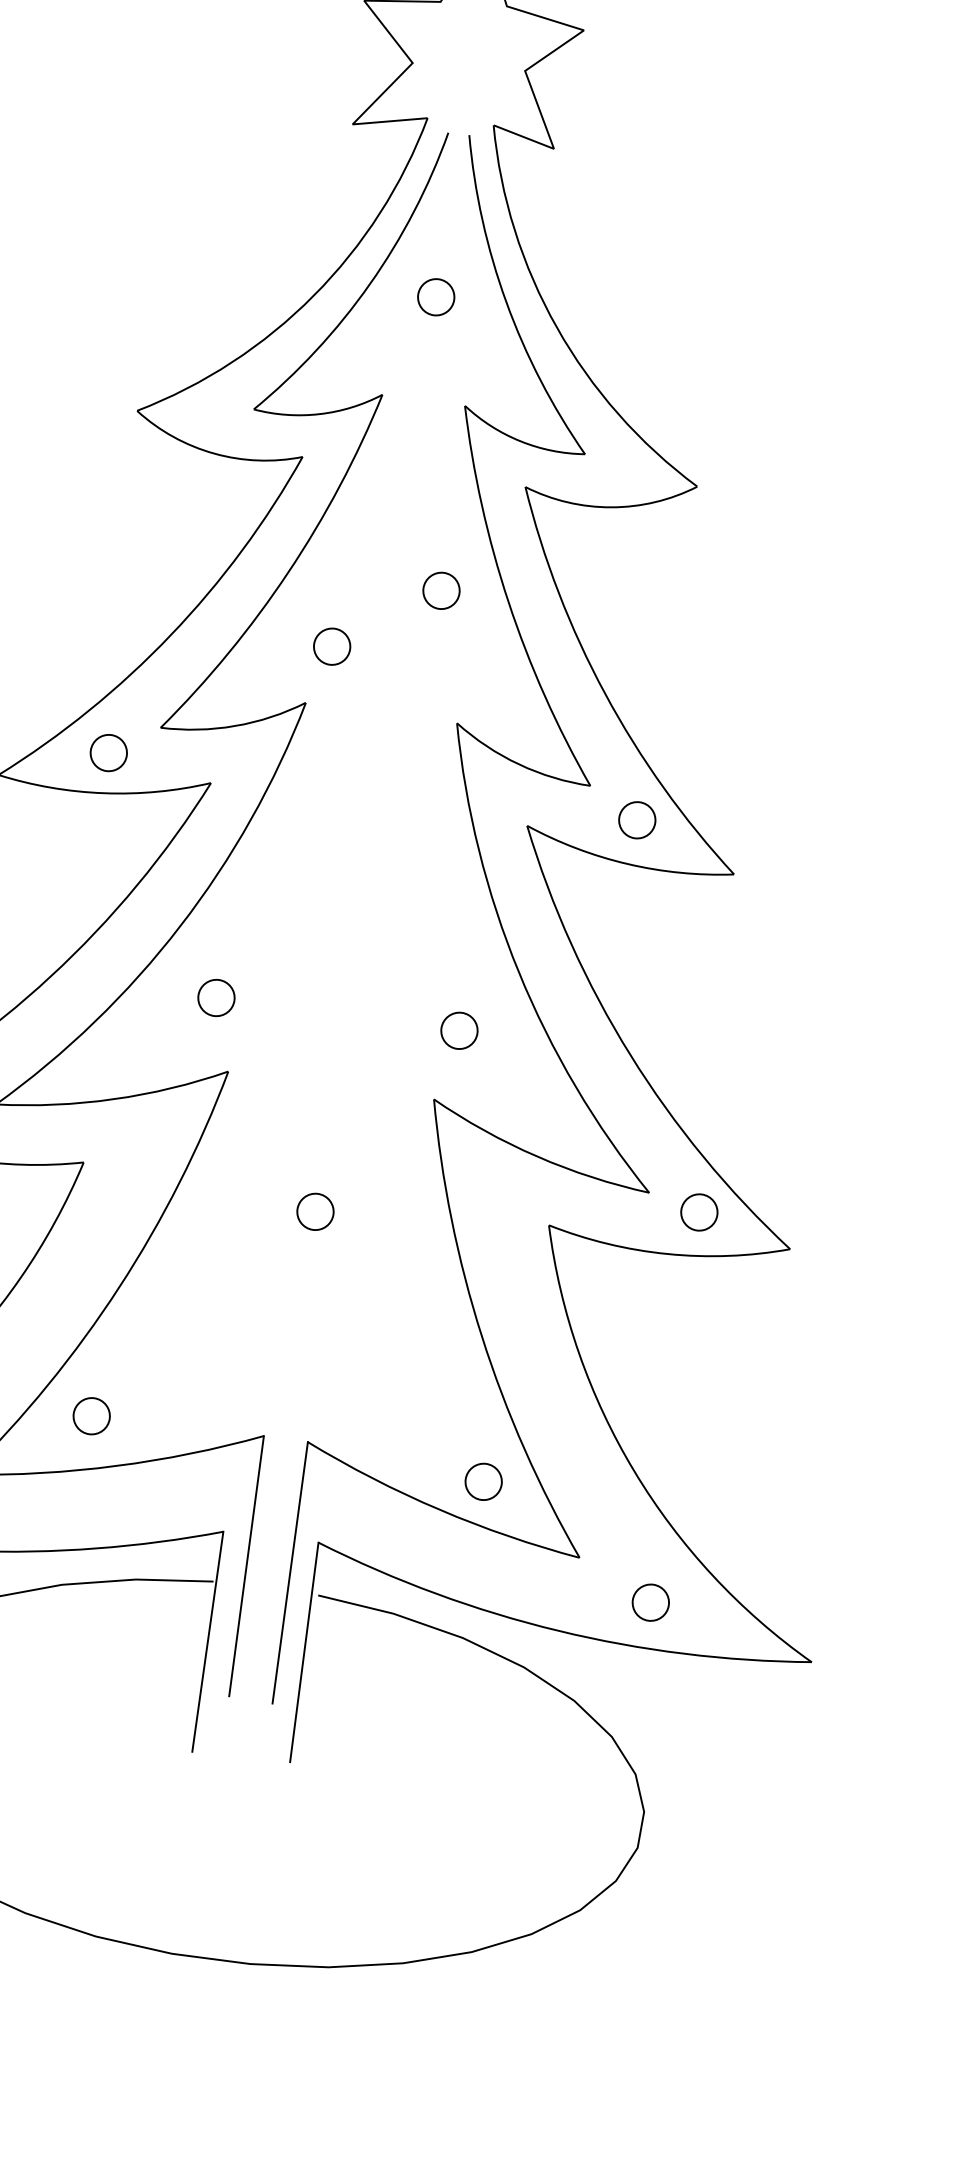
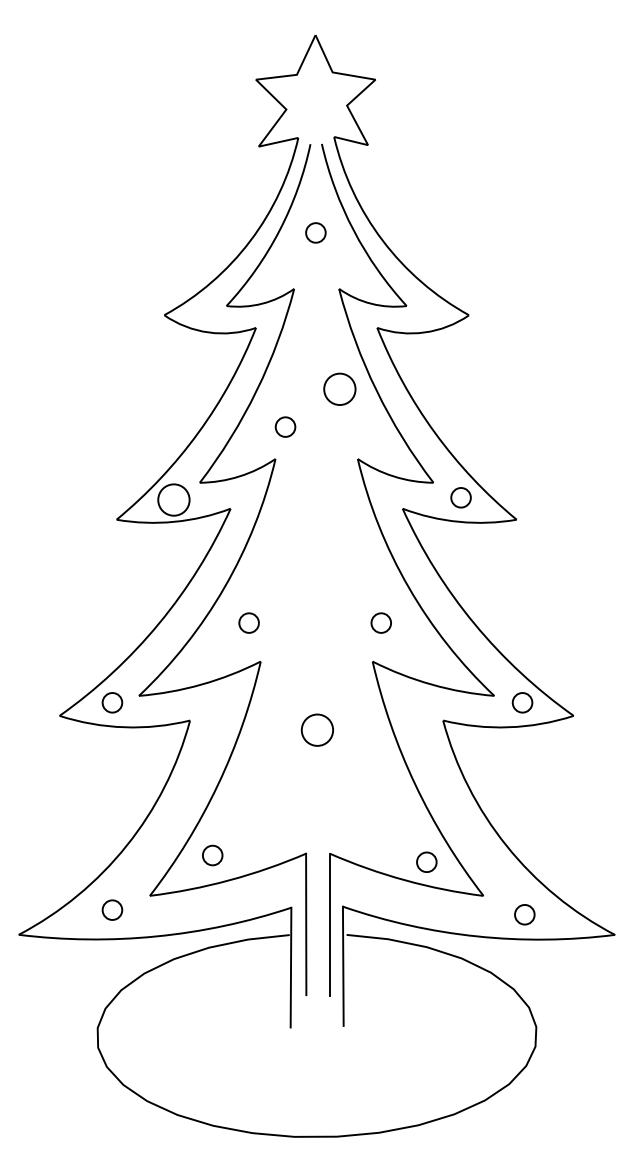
circle: (440, 590) -> (339, 389), size x1.6
circle: (108, 751) -> (173, 499), size x1.6
circle: (315, 1212) -> (317, 730), size x1.6

